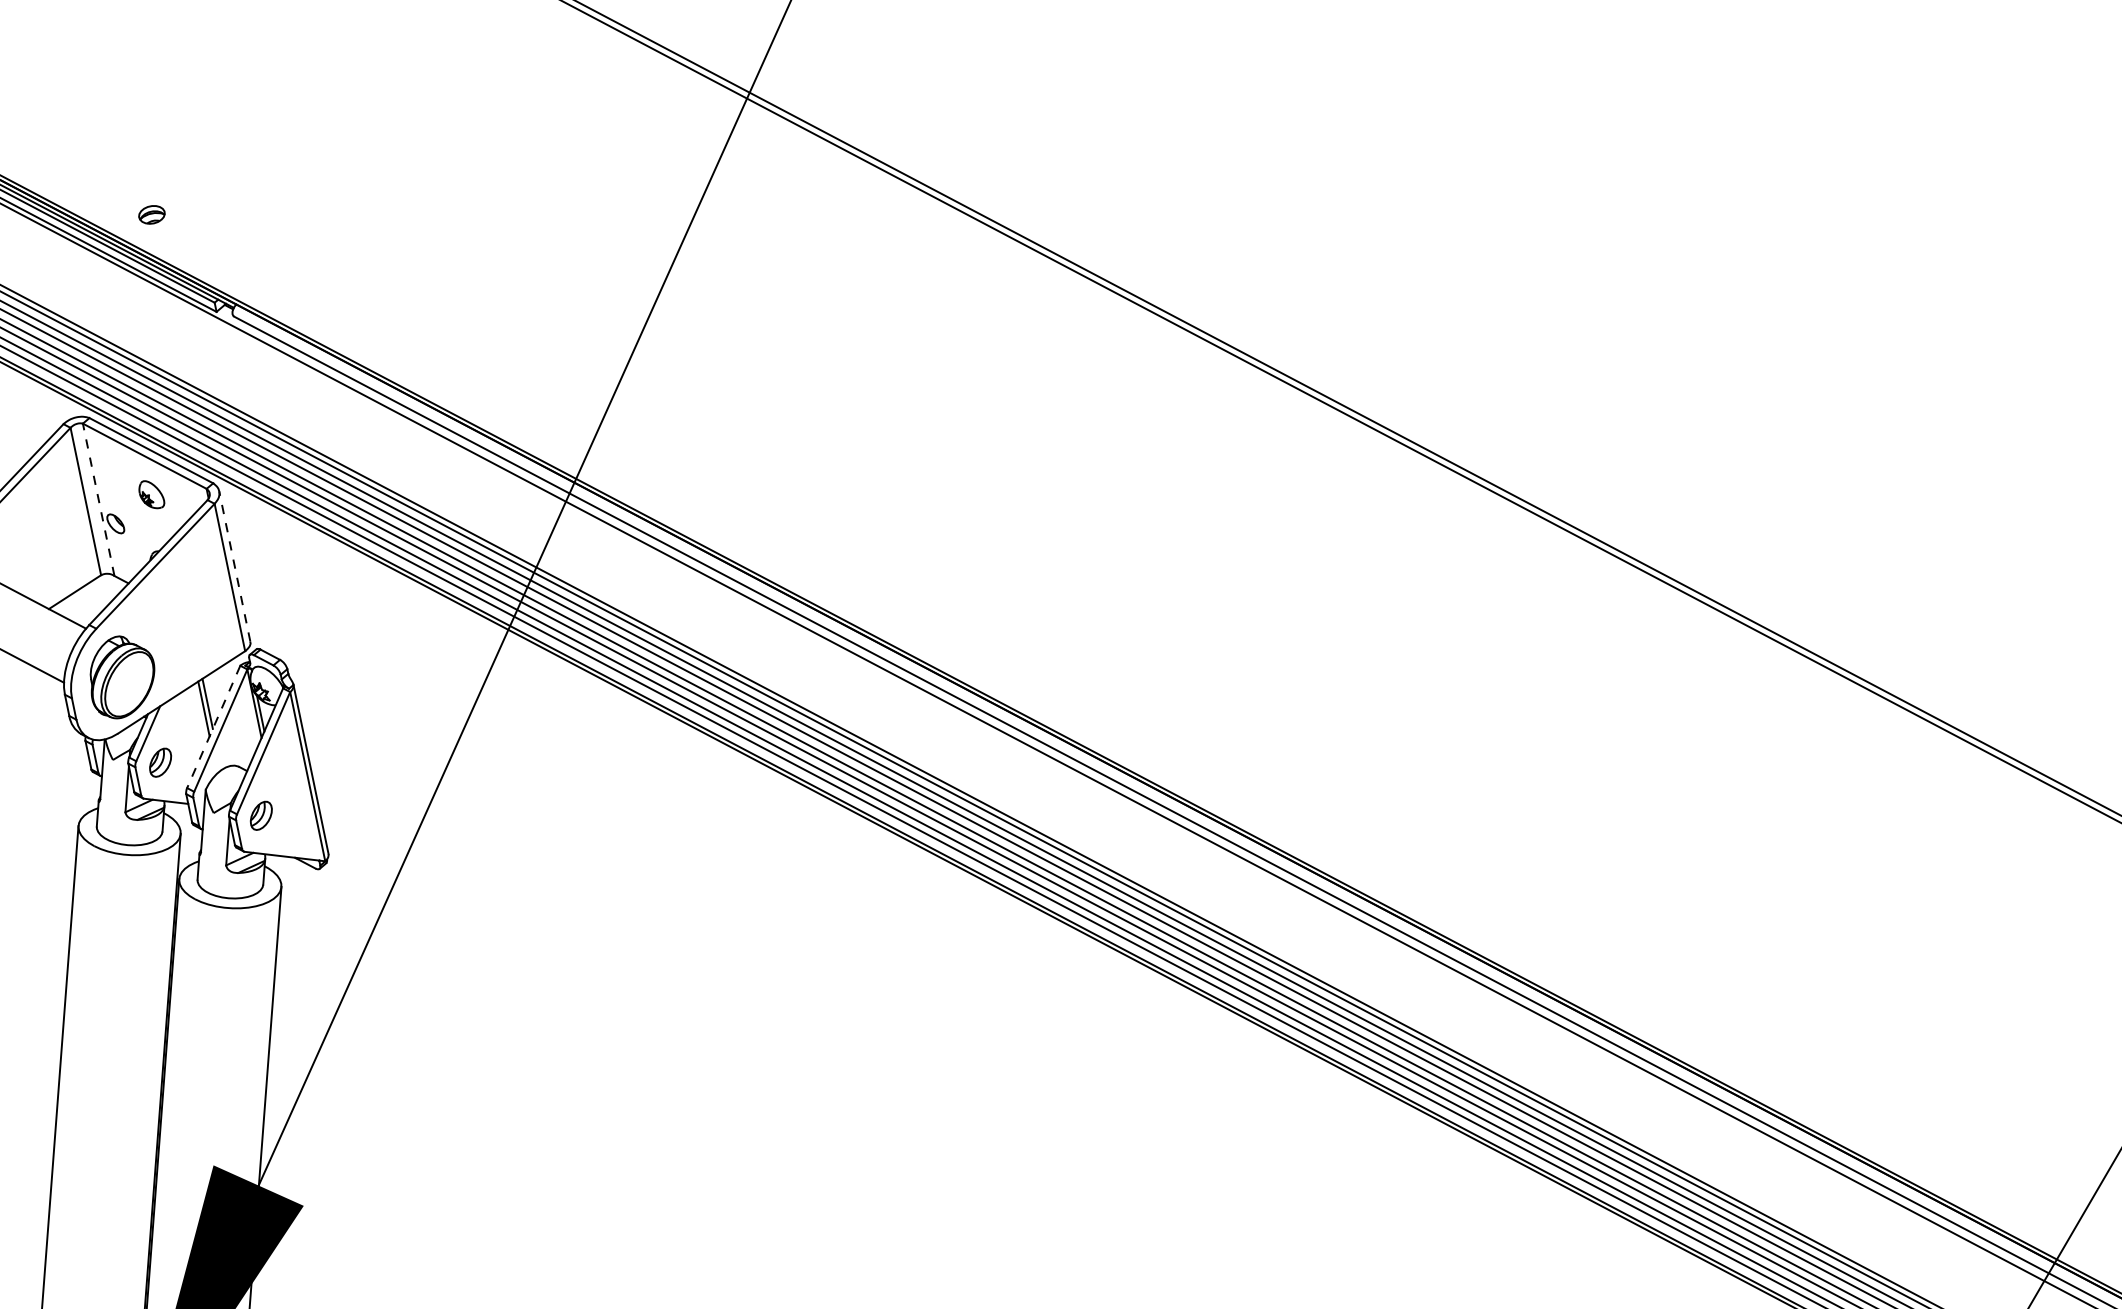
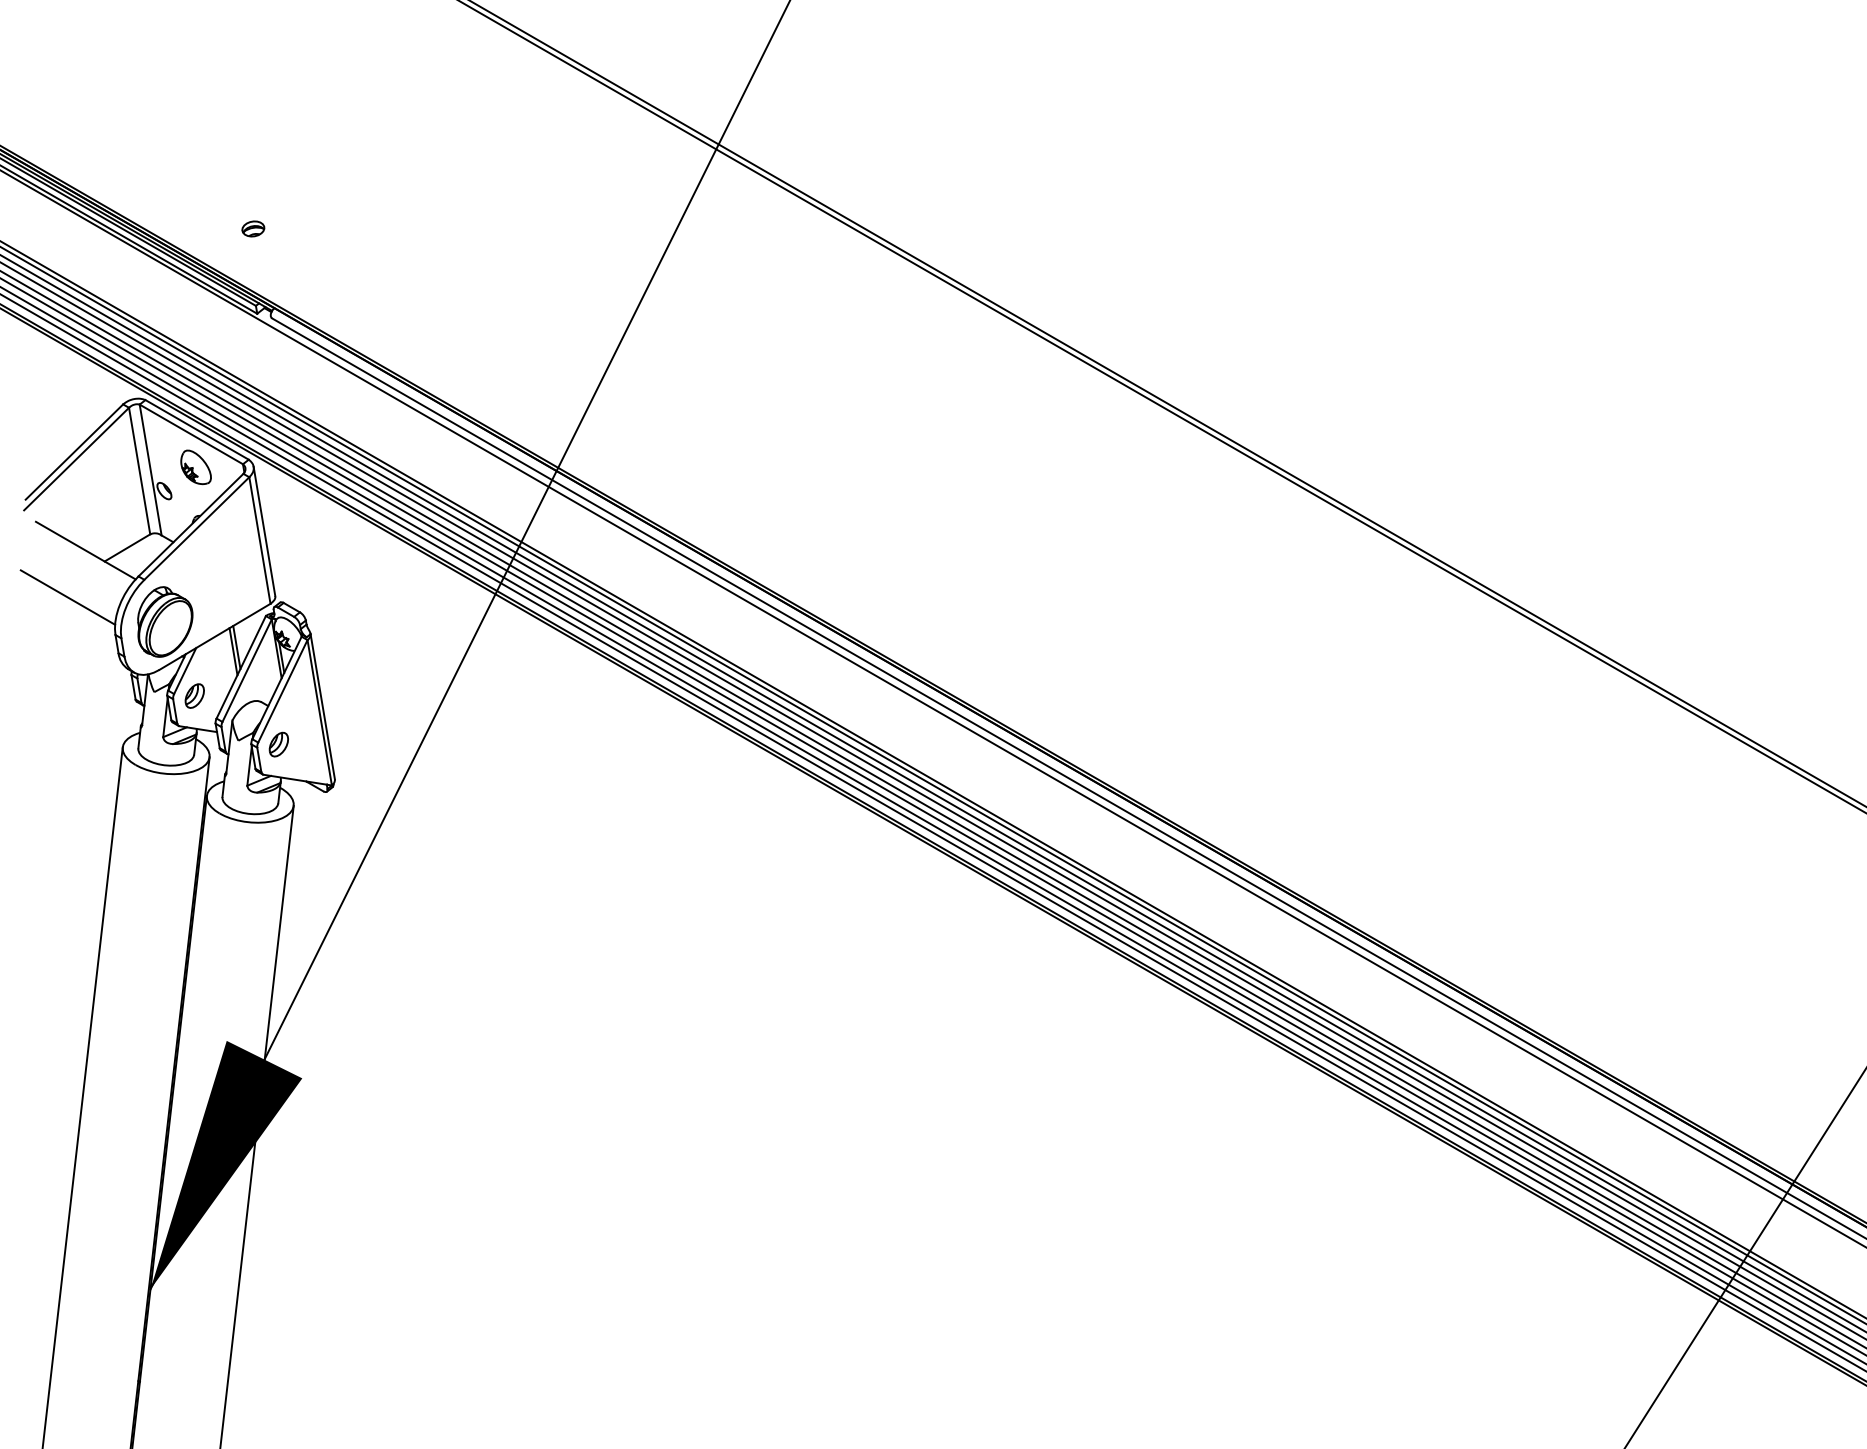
part: (152, 214) -> (253, 228), moved
part: (151, 494) -> (195, 467), size x1.43
line: (98, 499) -> (150, 469), dashed -> solid
line: (234, 565) -> (264, 530), dashed -> solid
line: (214, 727) -> (241, 667), dashed -> solid

